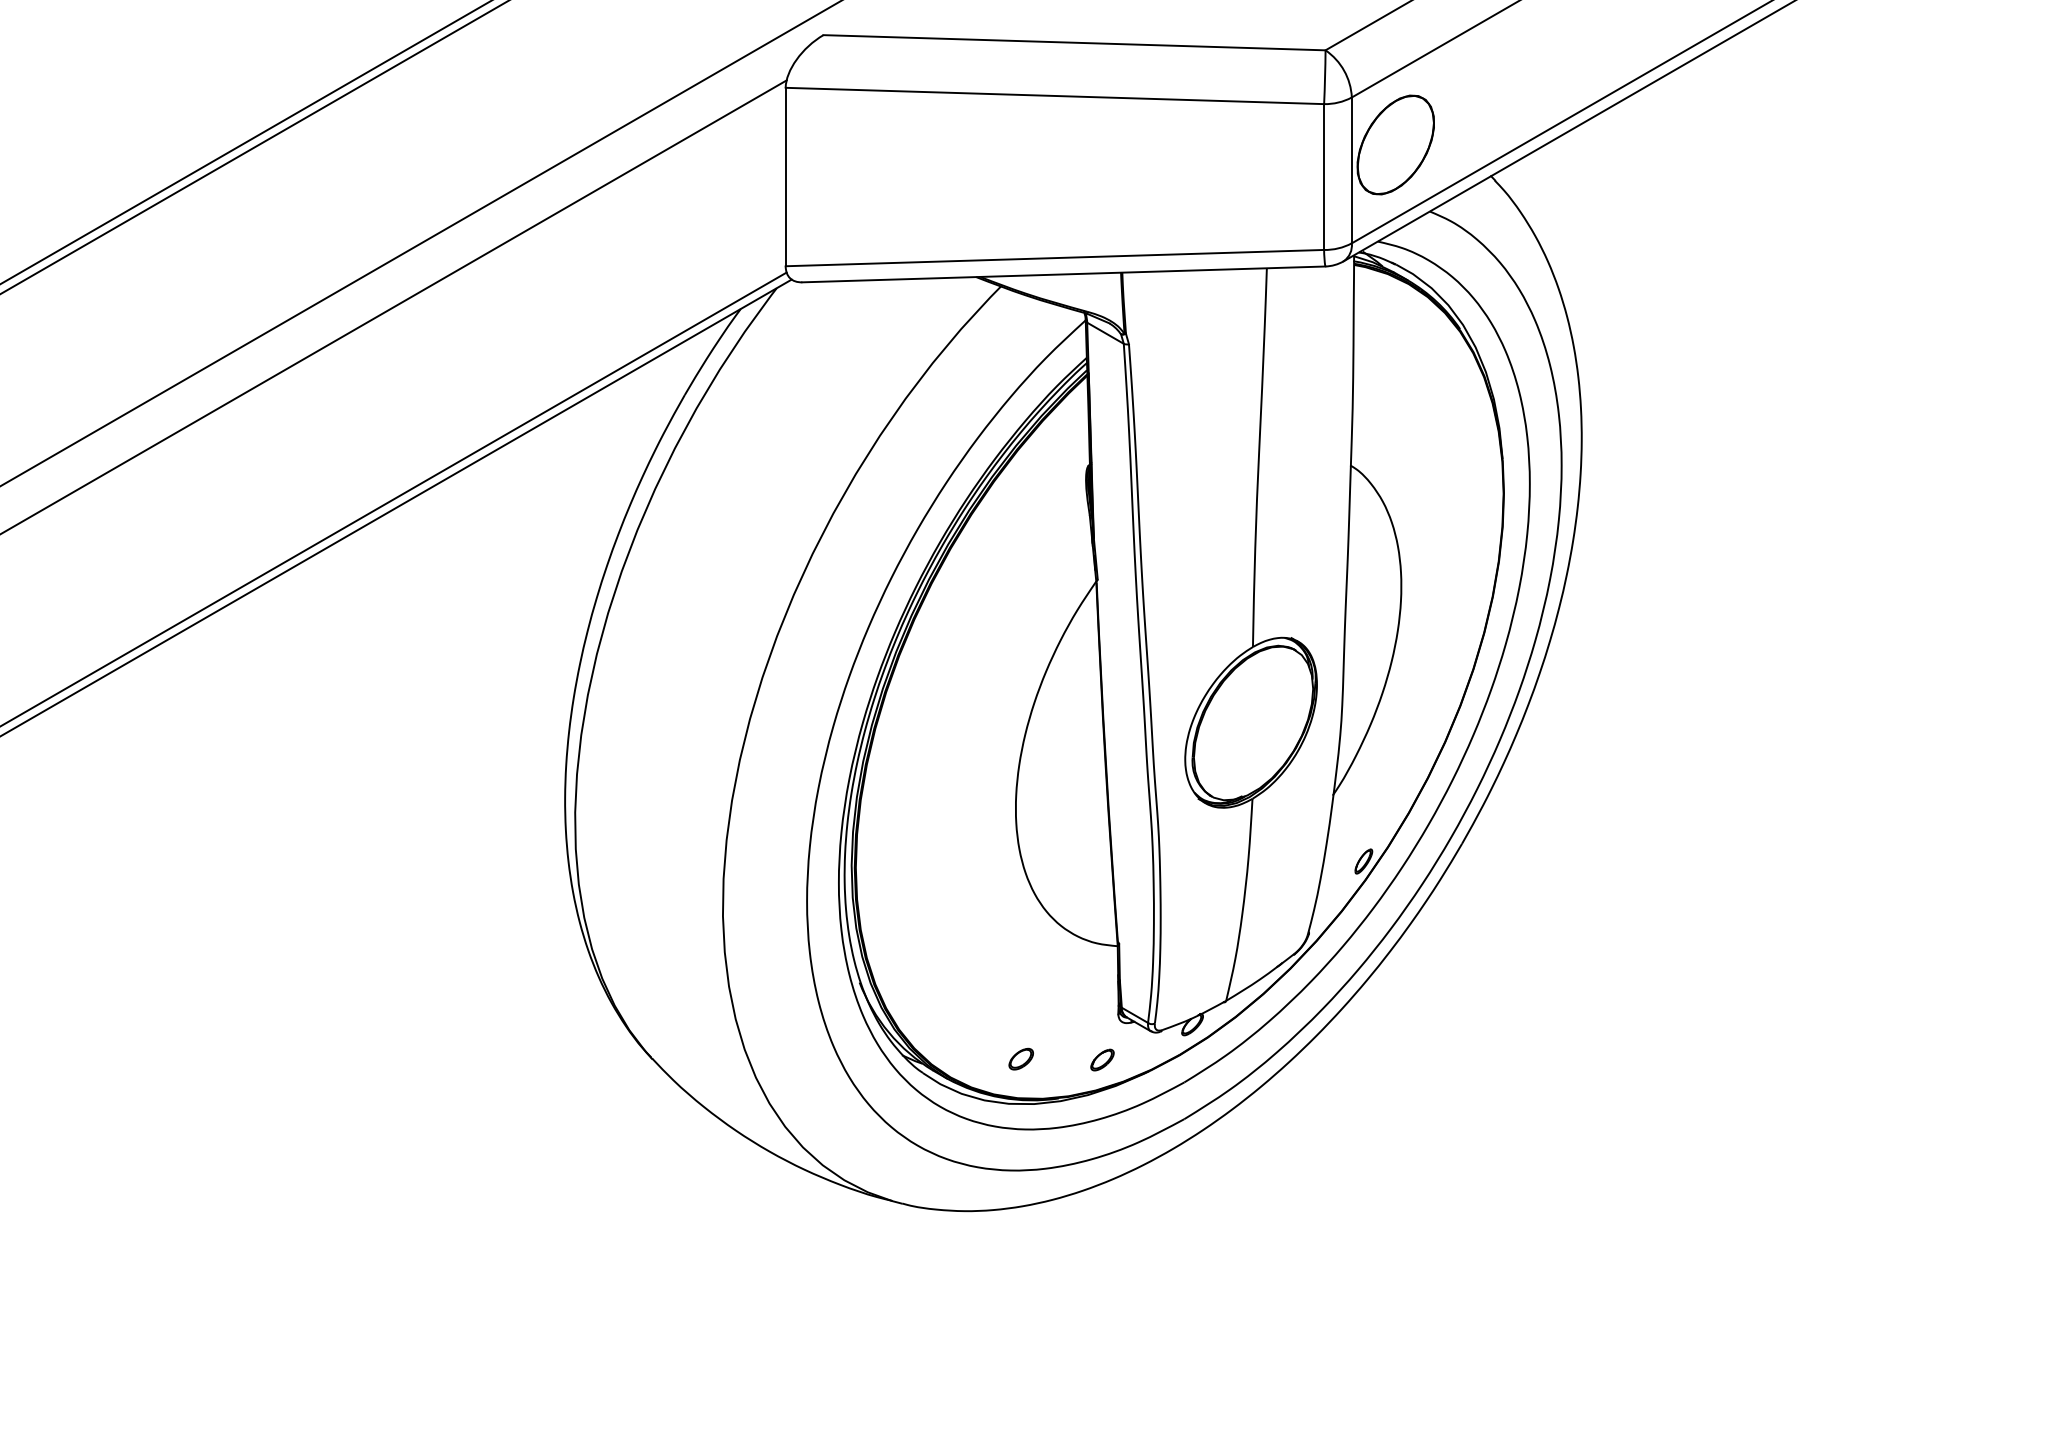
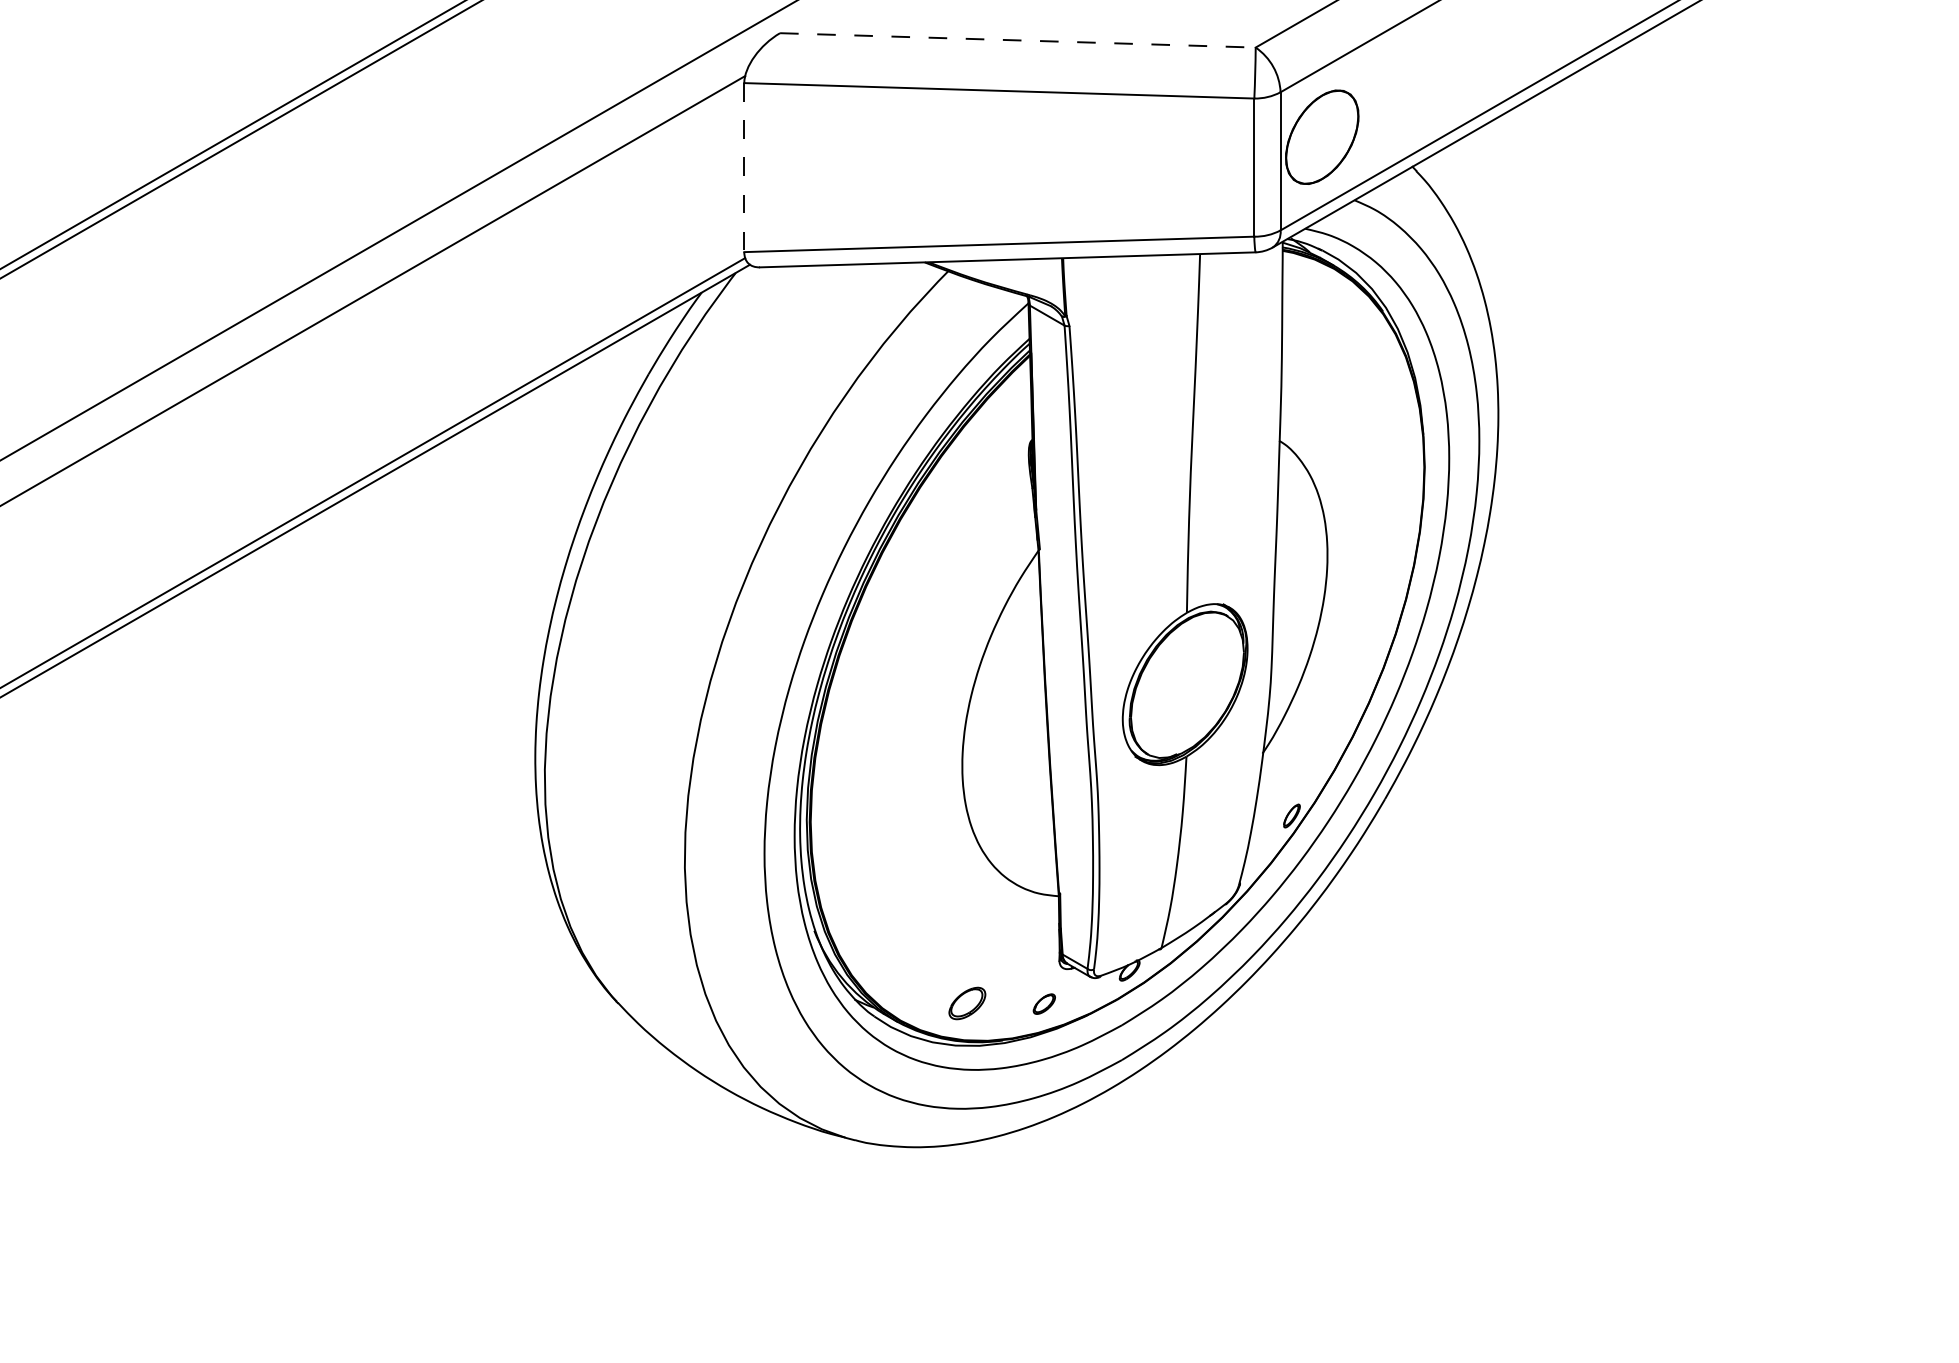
line: (1074, 42) -> (1017, 40), solid -> dashed
line: (785, 176) -> (744, 167), solid -> dashed
part: (1021, 1058) -> (967, 1002), size x1.6

